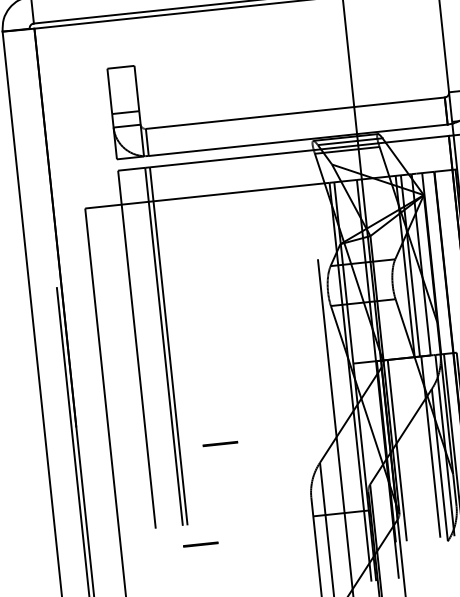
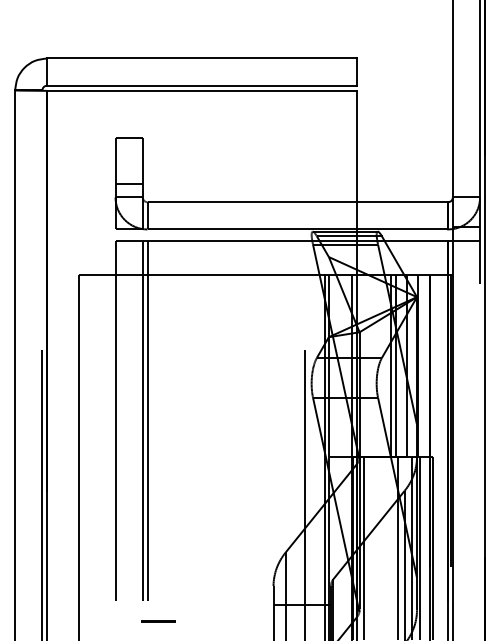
line: (220, 444) -> (188, 523), removed

